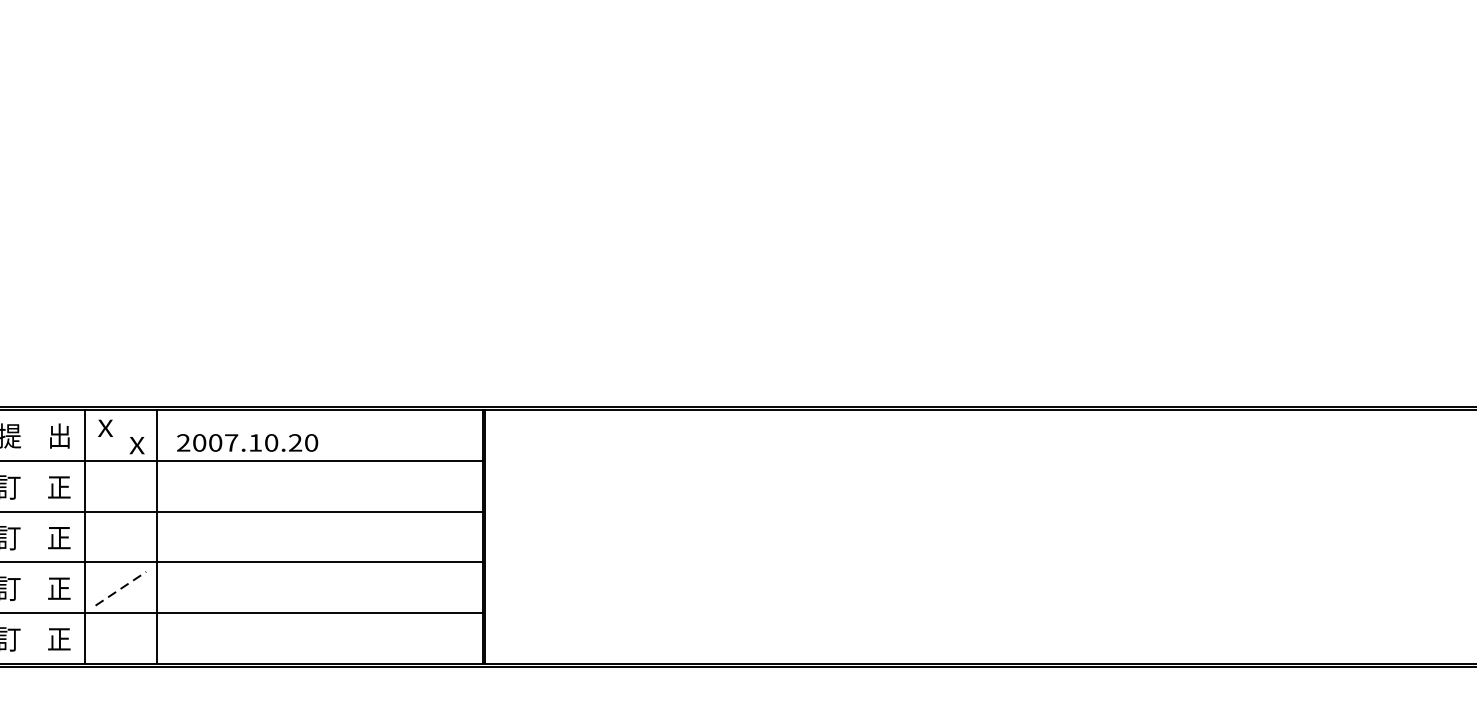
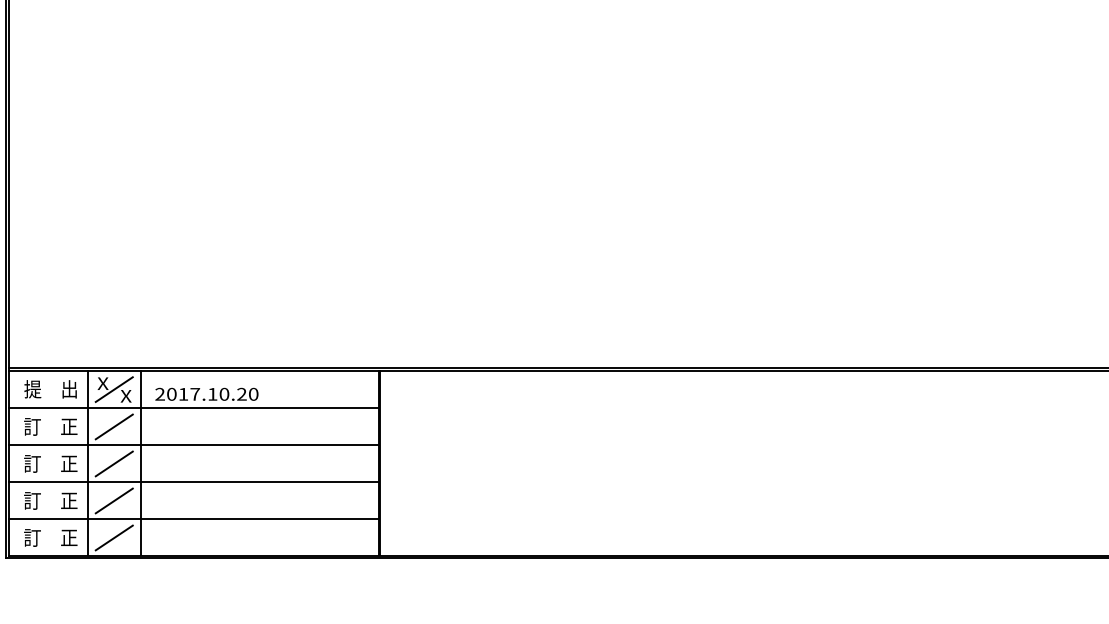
line: (119, 436) -> (113, 389), added
text: (215, 441) -> (183, 393), 2007.10.20 -> 2017.10.20
line: (119, 486) -> (113, 426), added
line: (119, 537) -> (113, 463), added
line: (121, 588) -> (114, 500), dashed -> solid
line: (119, 638) -> (113, 537), added

